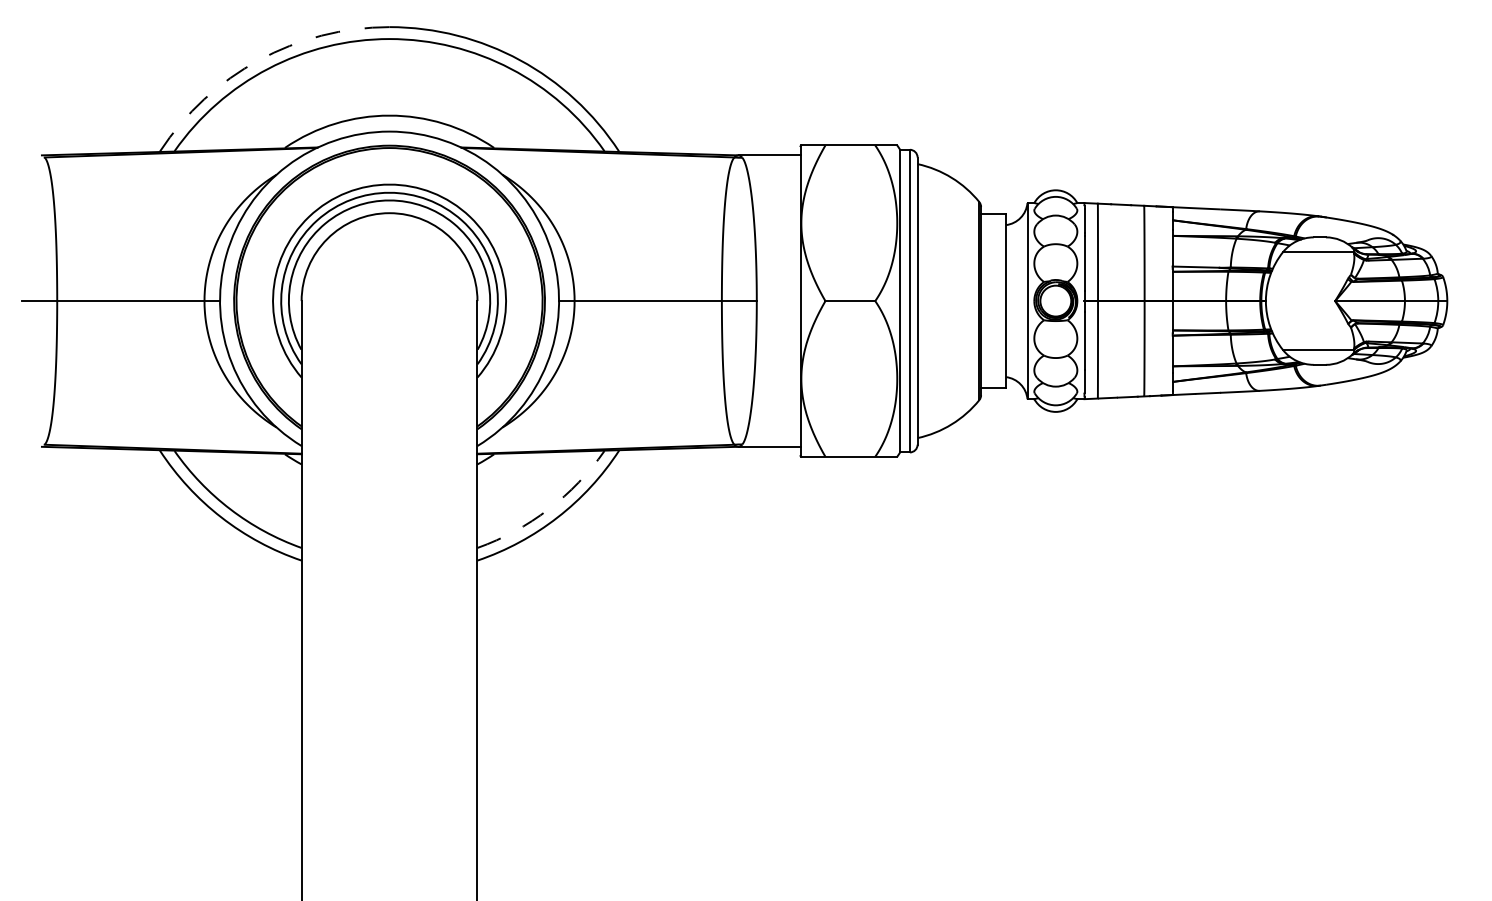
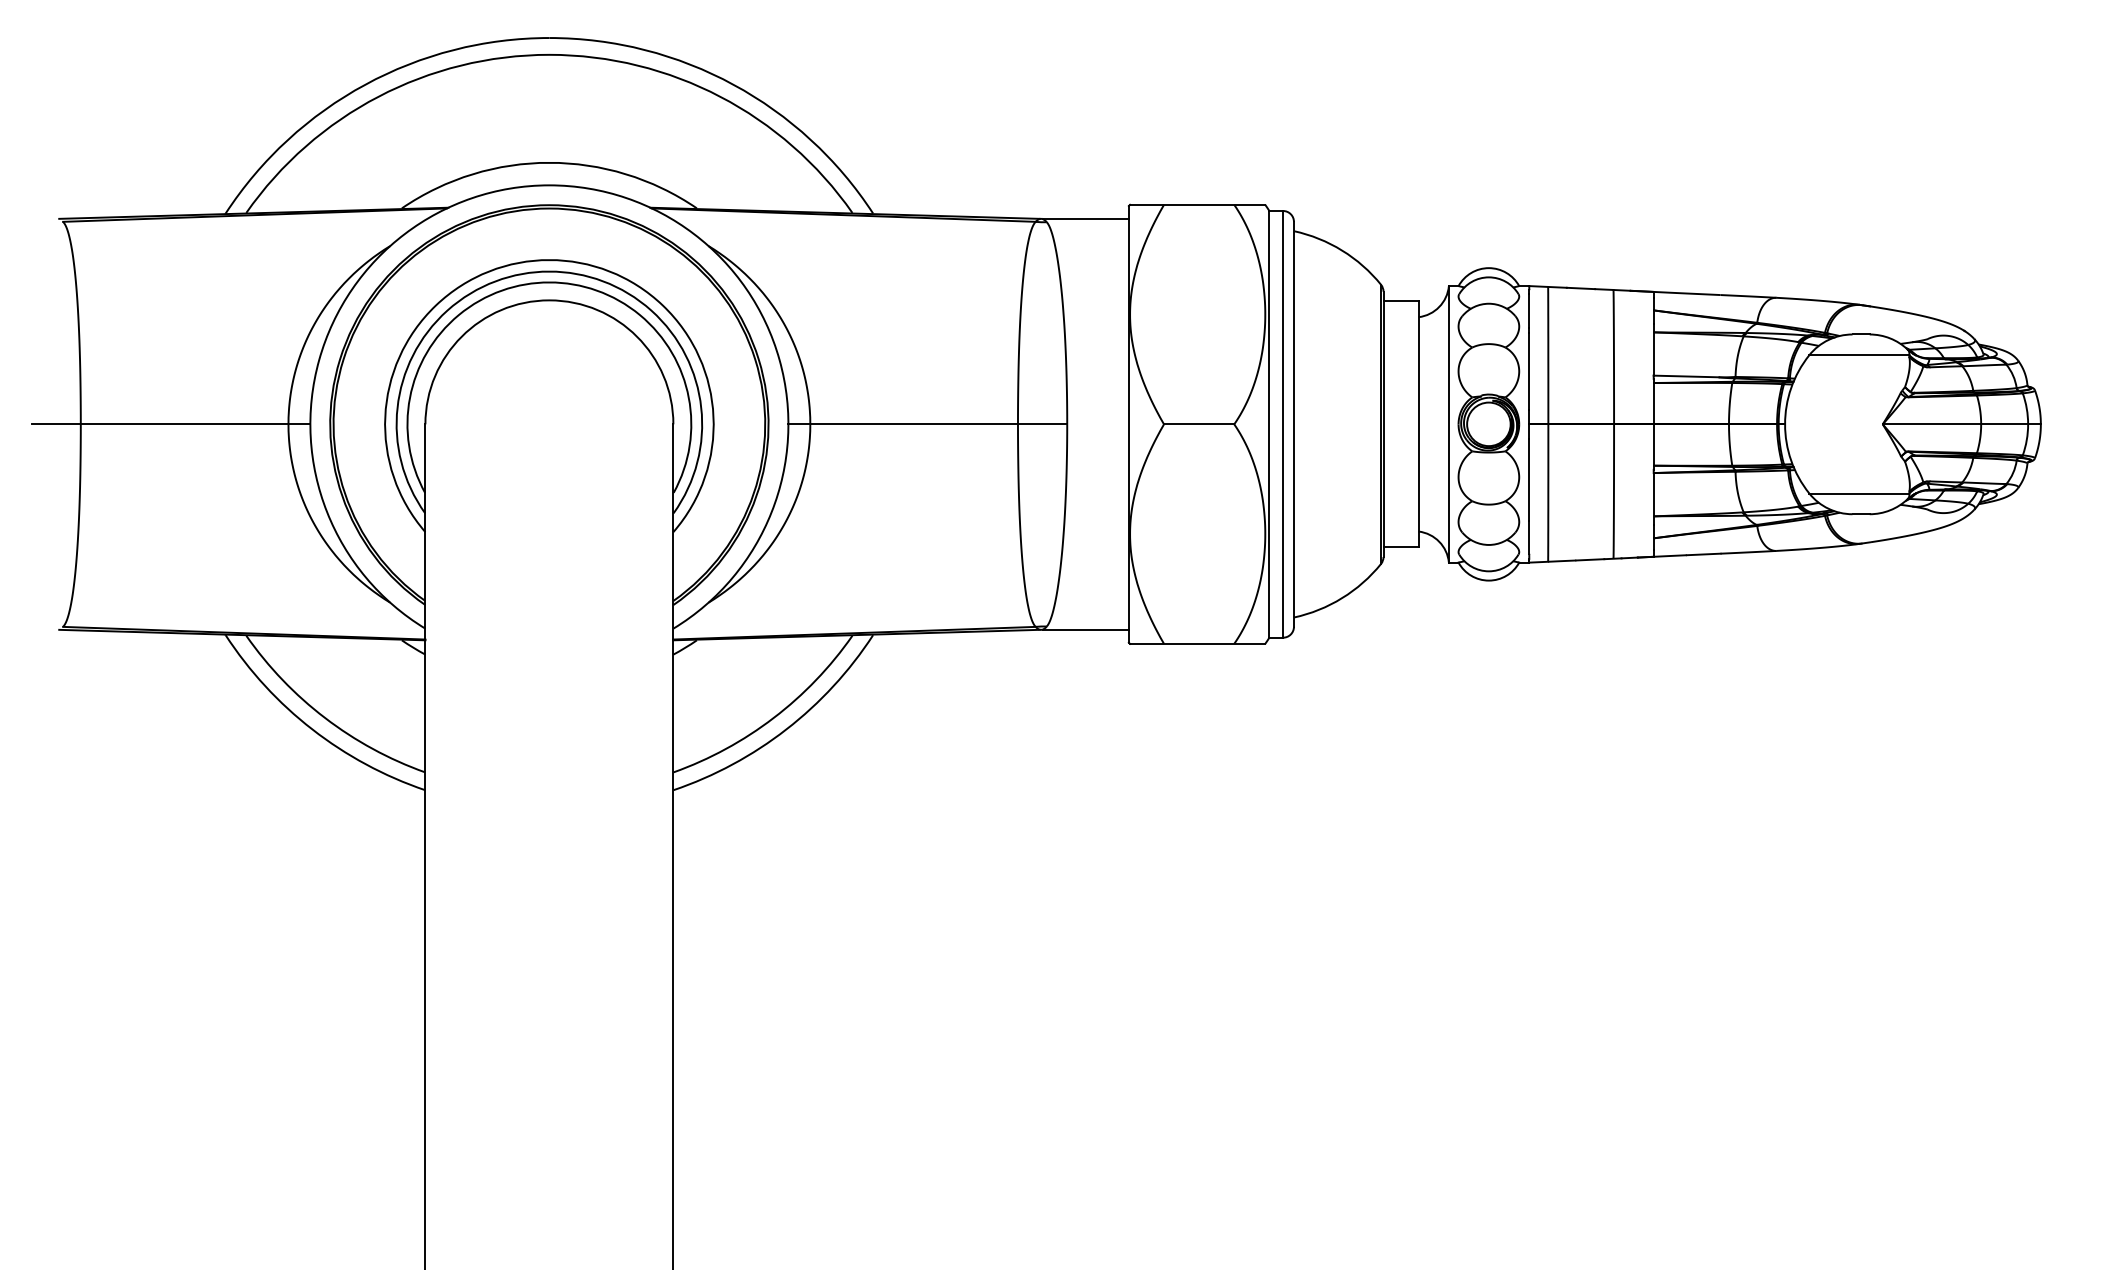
arc: (259, 60) -> (365, 84), dashed -> solid
arc: (548, 509) -> (773, 718), dashed -> solid

